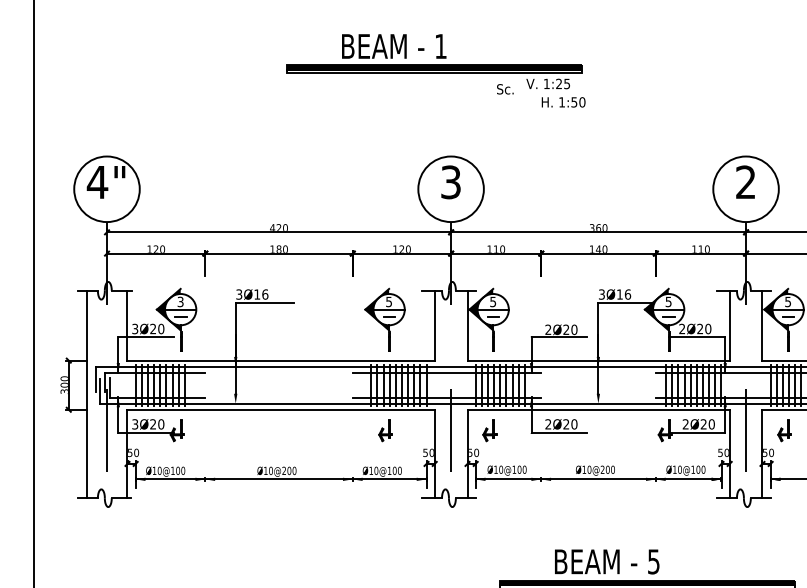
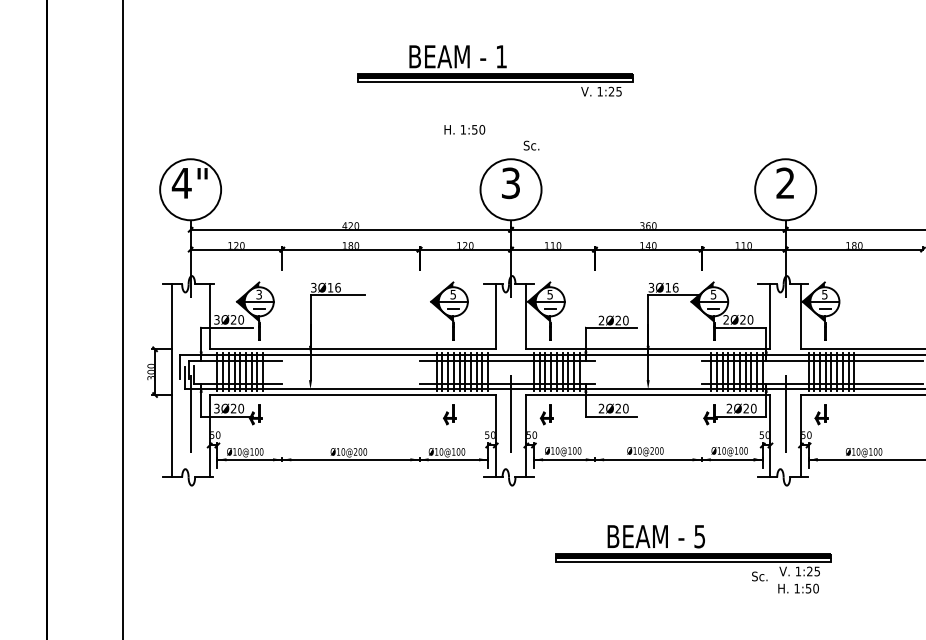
text: (505, 89) -> (531, 145), moved
text: (563, 102) -> (464, 129), moved

